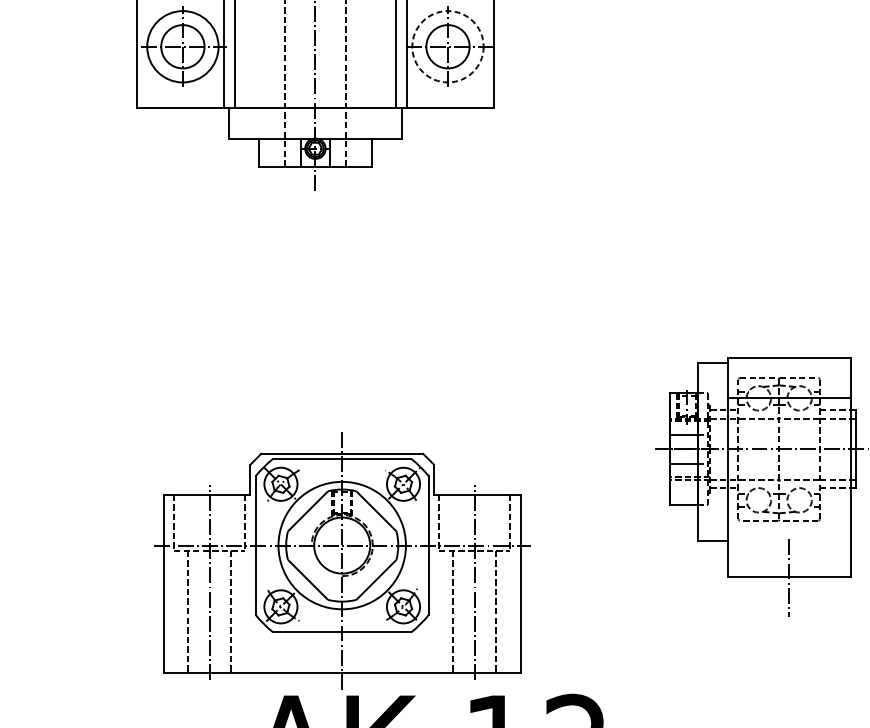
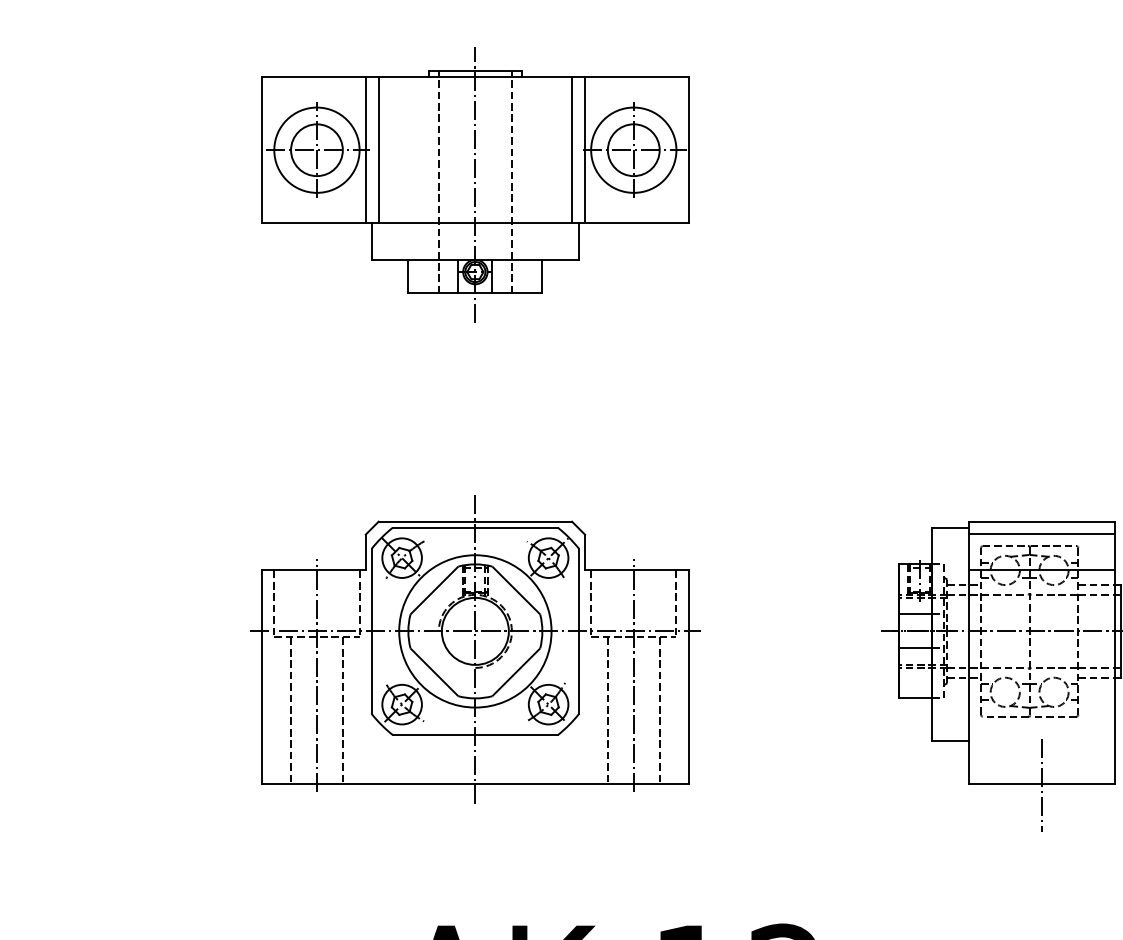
circle: (447, 46) -> (633, 149), dashed -> solid
line: (789, 367) -> (1041, 533), added
part: (342, 560) -> (475, 649), moved

